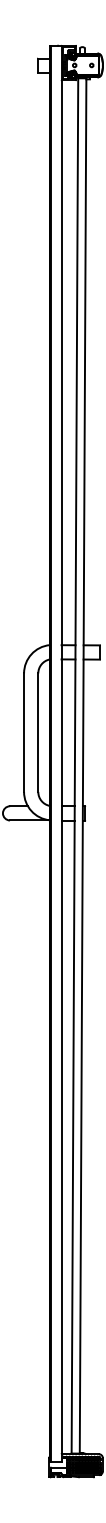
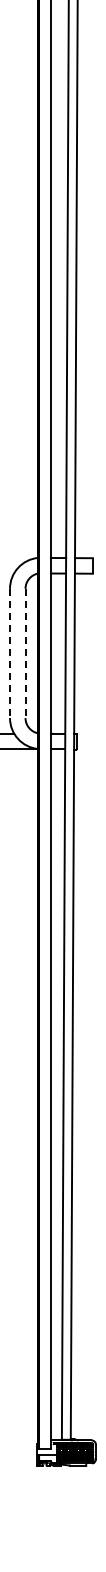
line: (24, 733) -> (10, 654), solid -> dashed
line: (38, 733) -> (25, 654), solid -> dashed

